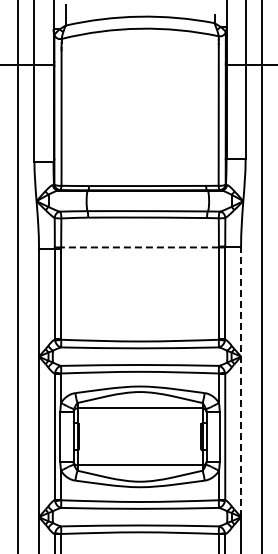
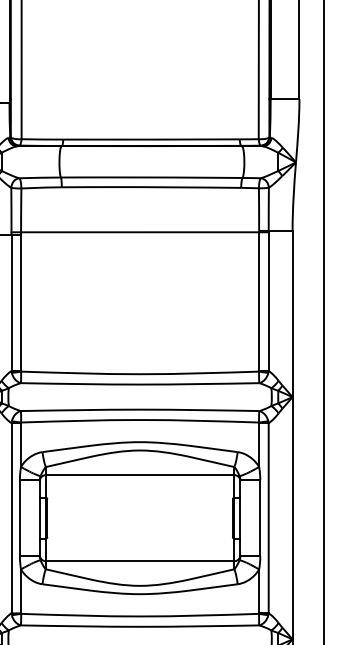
line: (140, 247) -> (140, 232), dashed -> solid
line: (241, 381) -> (293, 434), dashed -> solid

